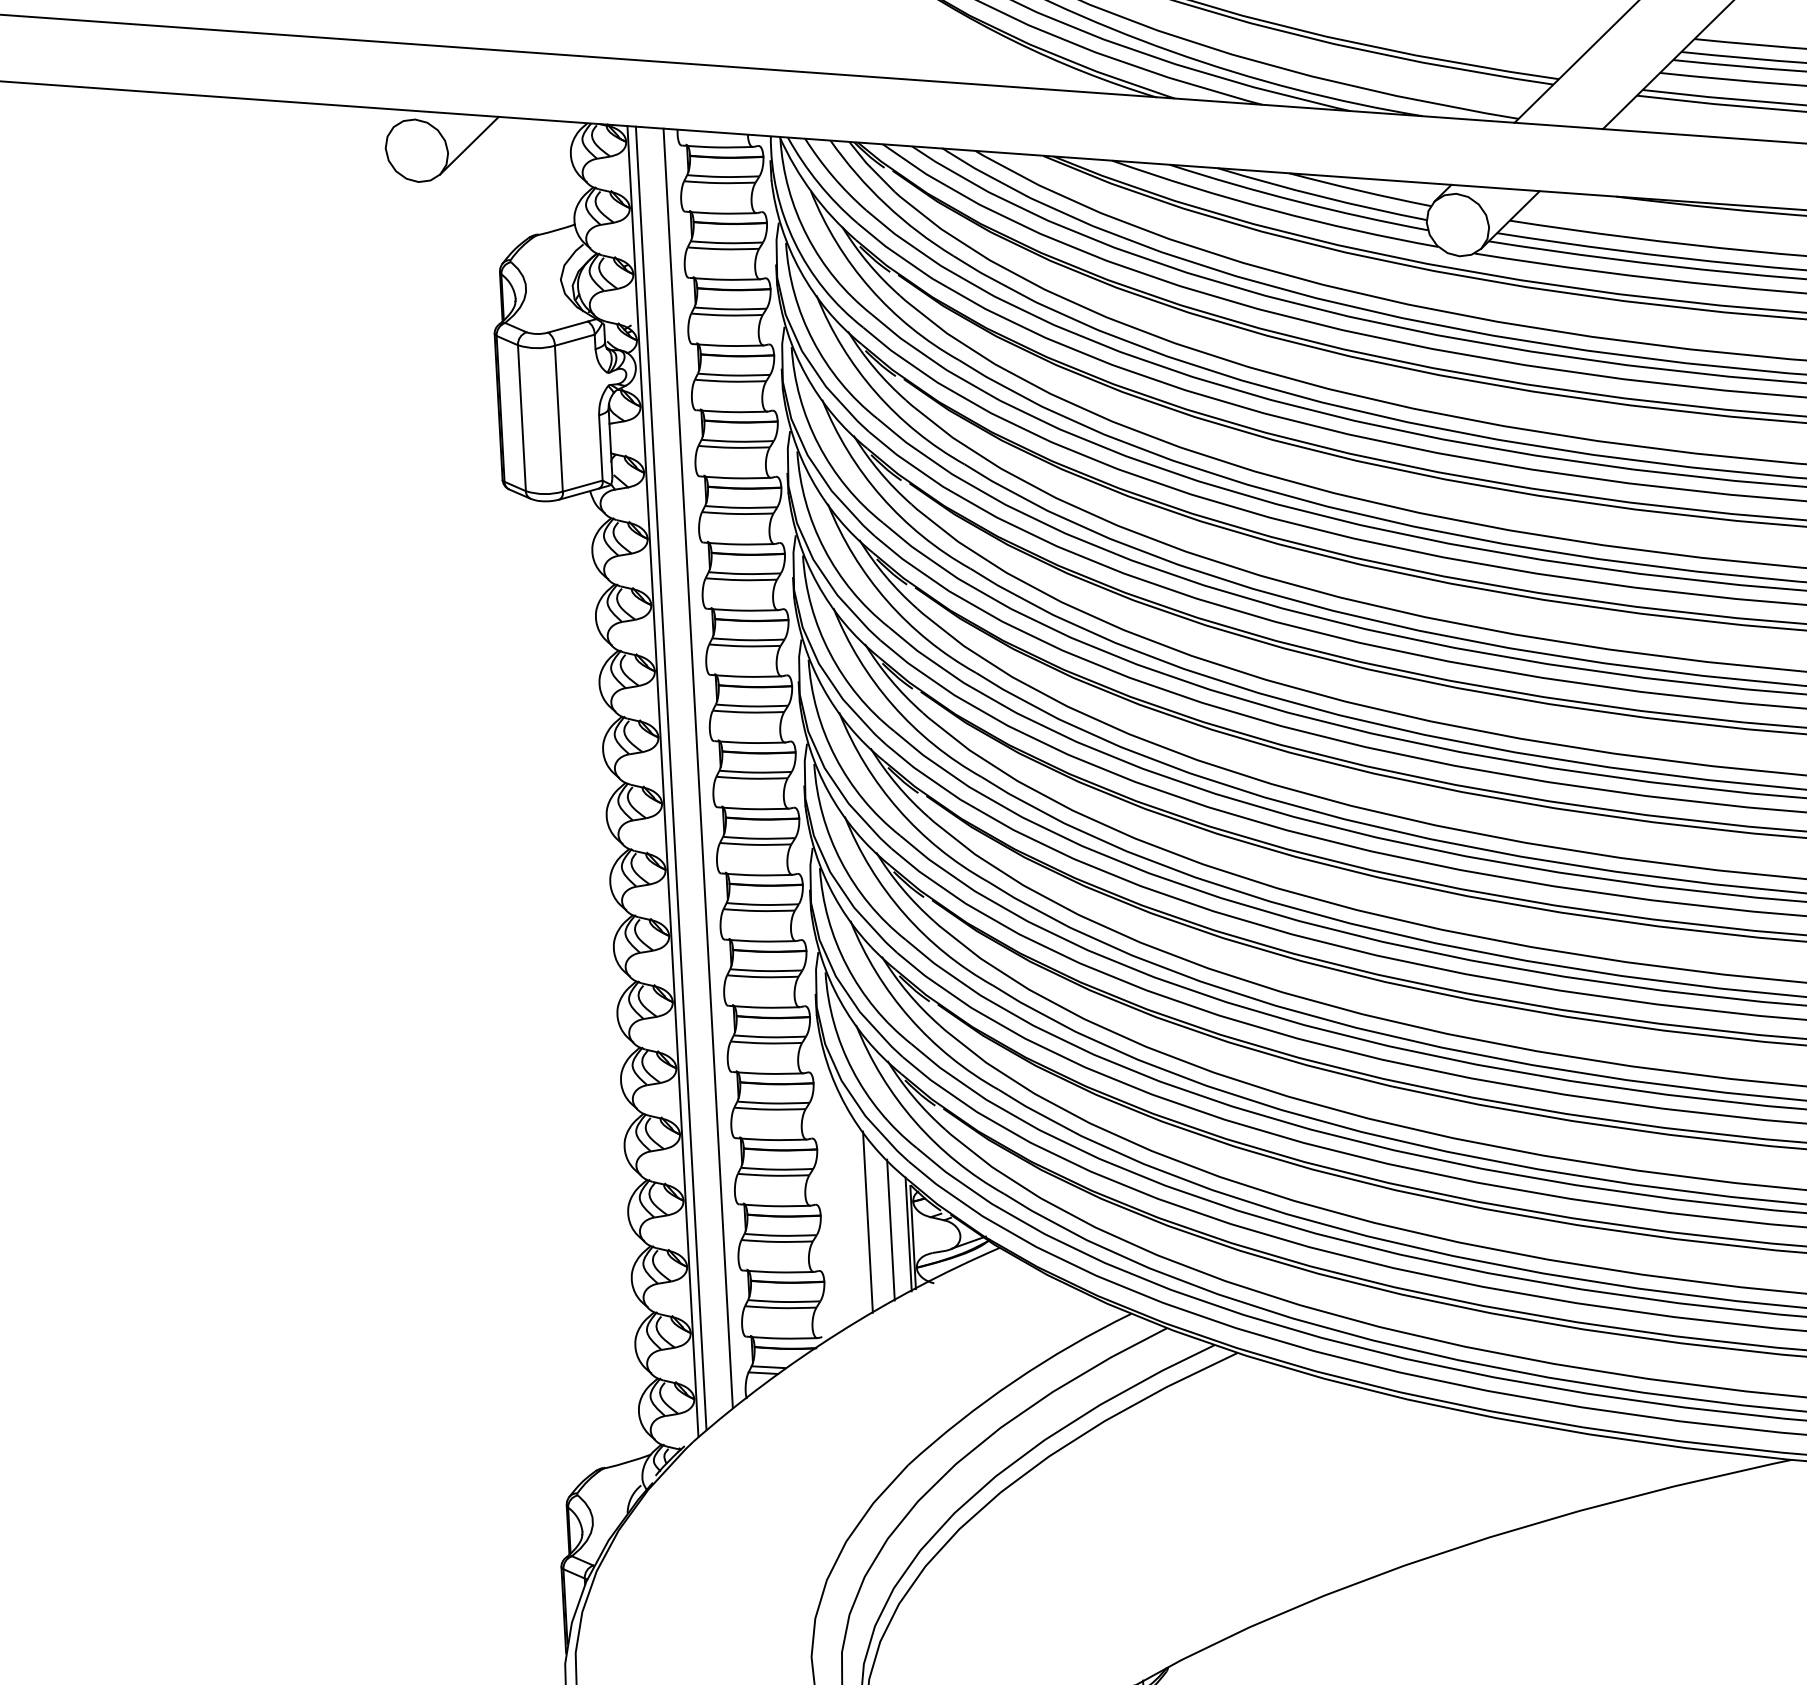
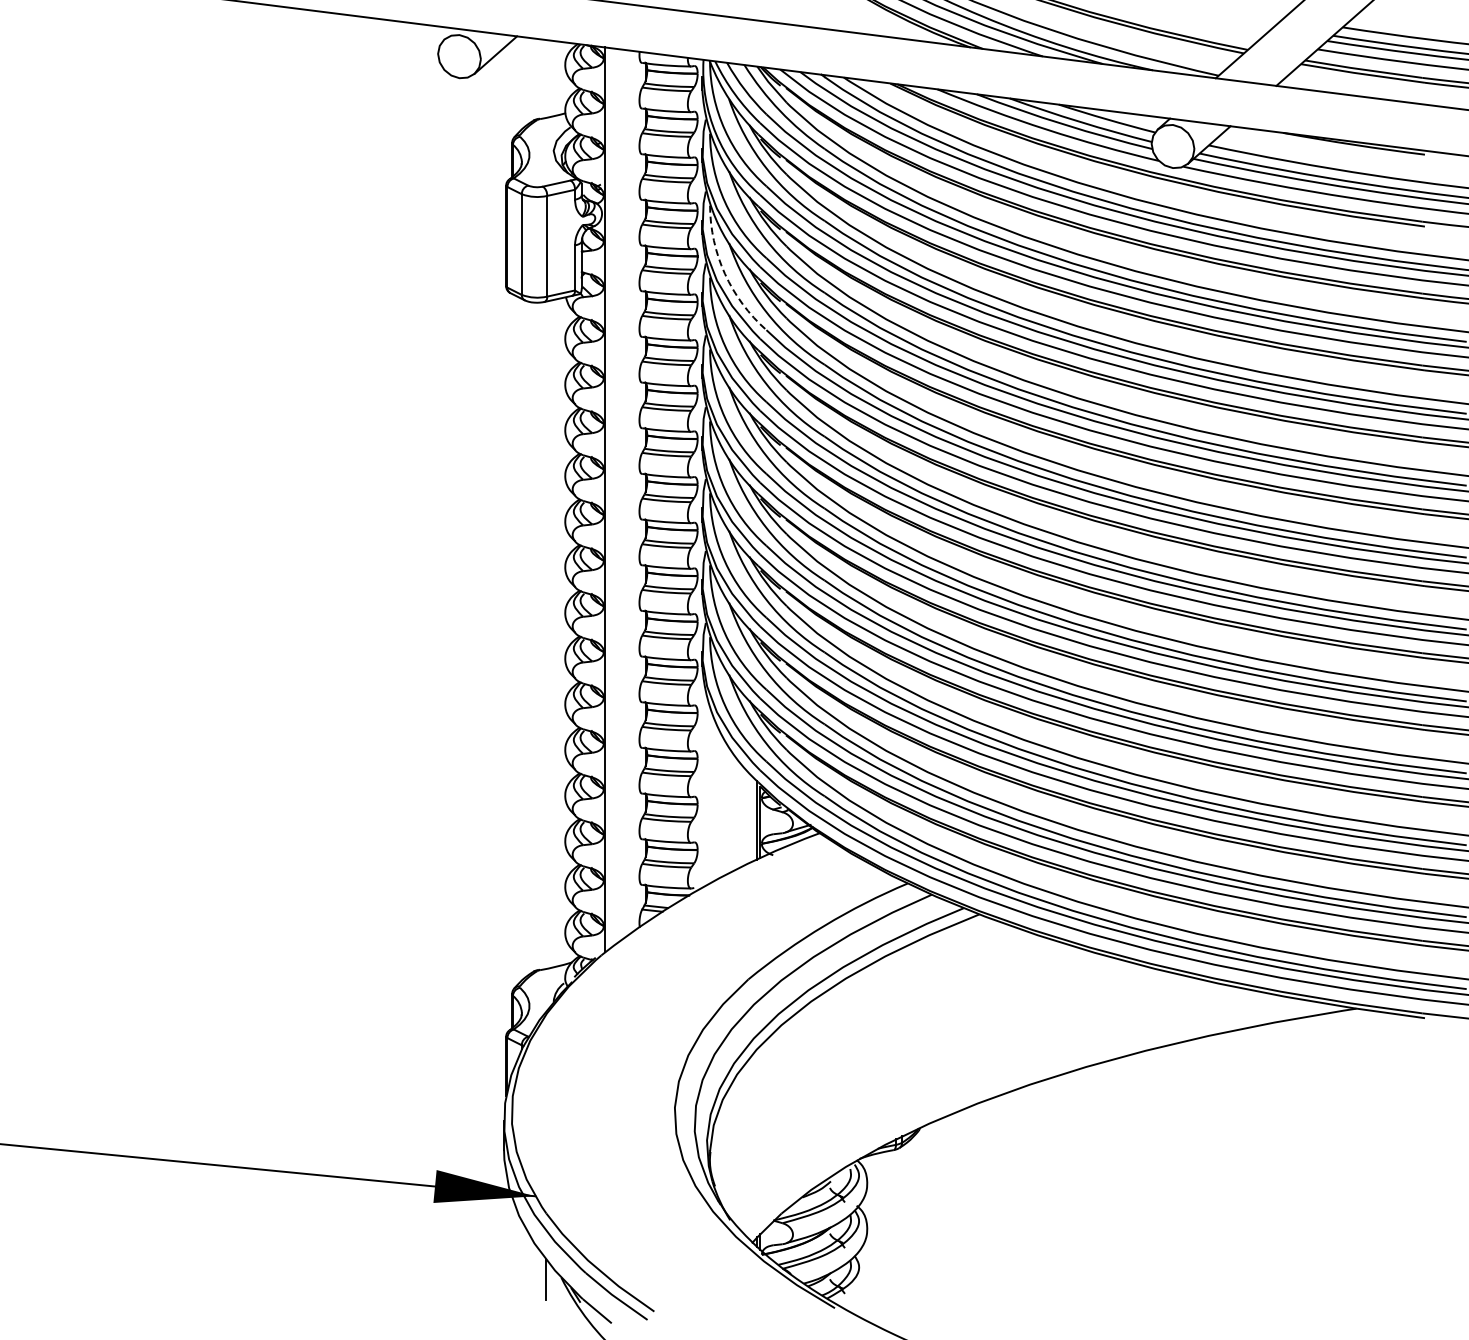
arc: (817, 444) -> (724, 273), solid -> dashed
line: (698, 767) -> (630, 491), removed
line: (671, 777) -> (611, 497), removed
line: (867, 1221) -> (729, 810), removed
line: (890, 1229) -> (745, 816), removed

